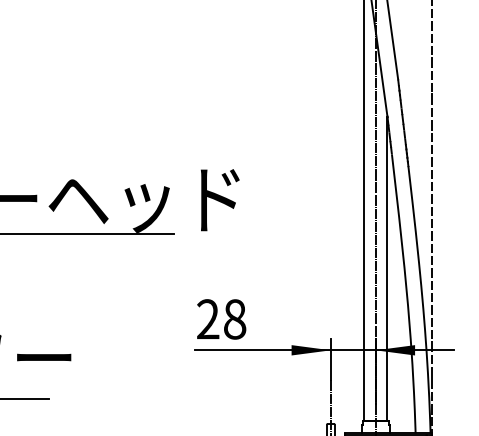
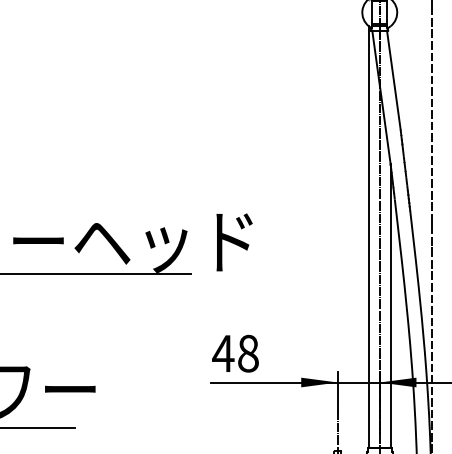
text: (208, 318) -> (223, 352), 28 -> 48

